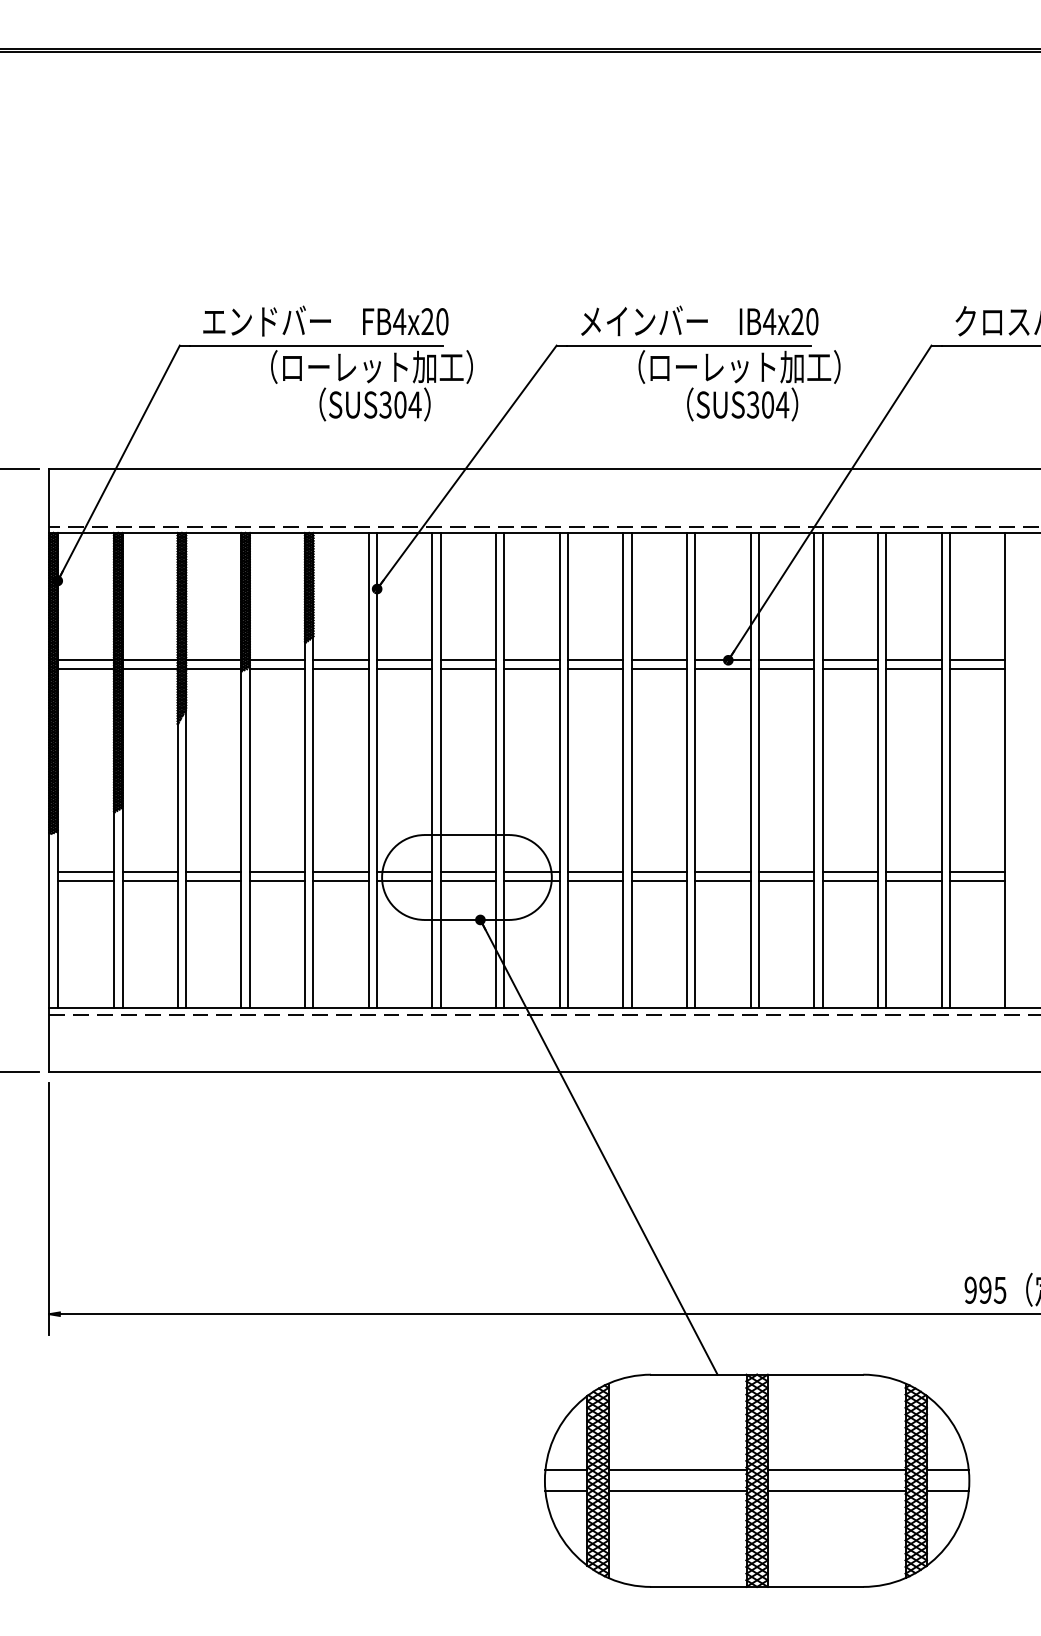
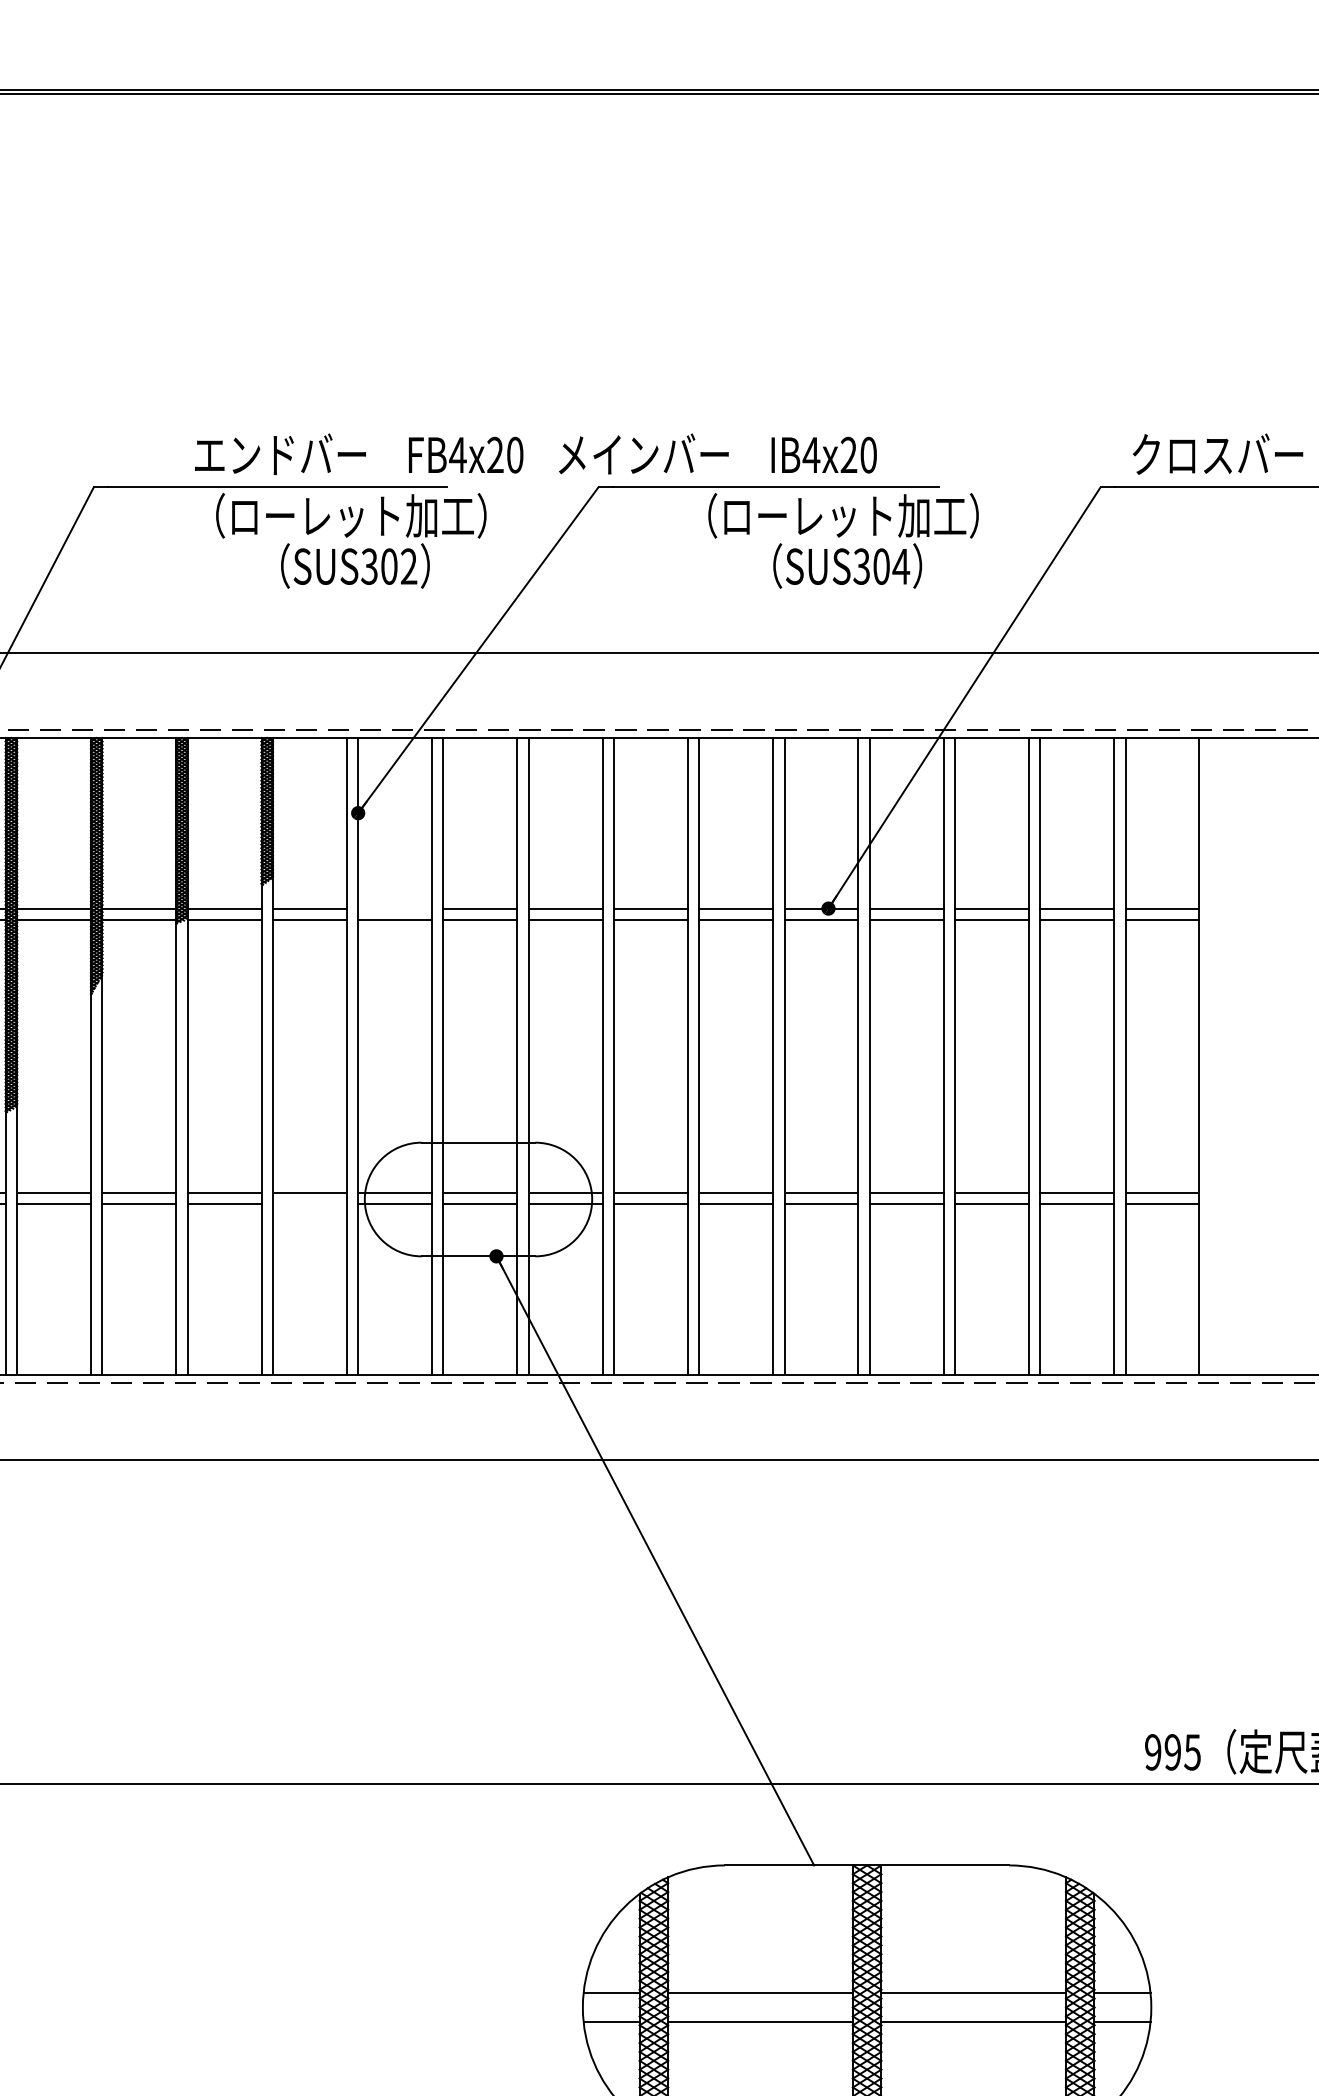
text: (325, 320) -> (358, 453), moved
text: (699, 320) -> (717, 453), moved
text: (414, 404) -> (408, 566), SUS304 -> SUS302
line: (404, 660) -> (394, 908), removed
line: (340, 880) -> (309, 1203), removed

